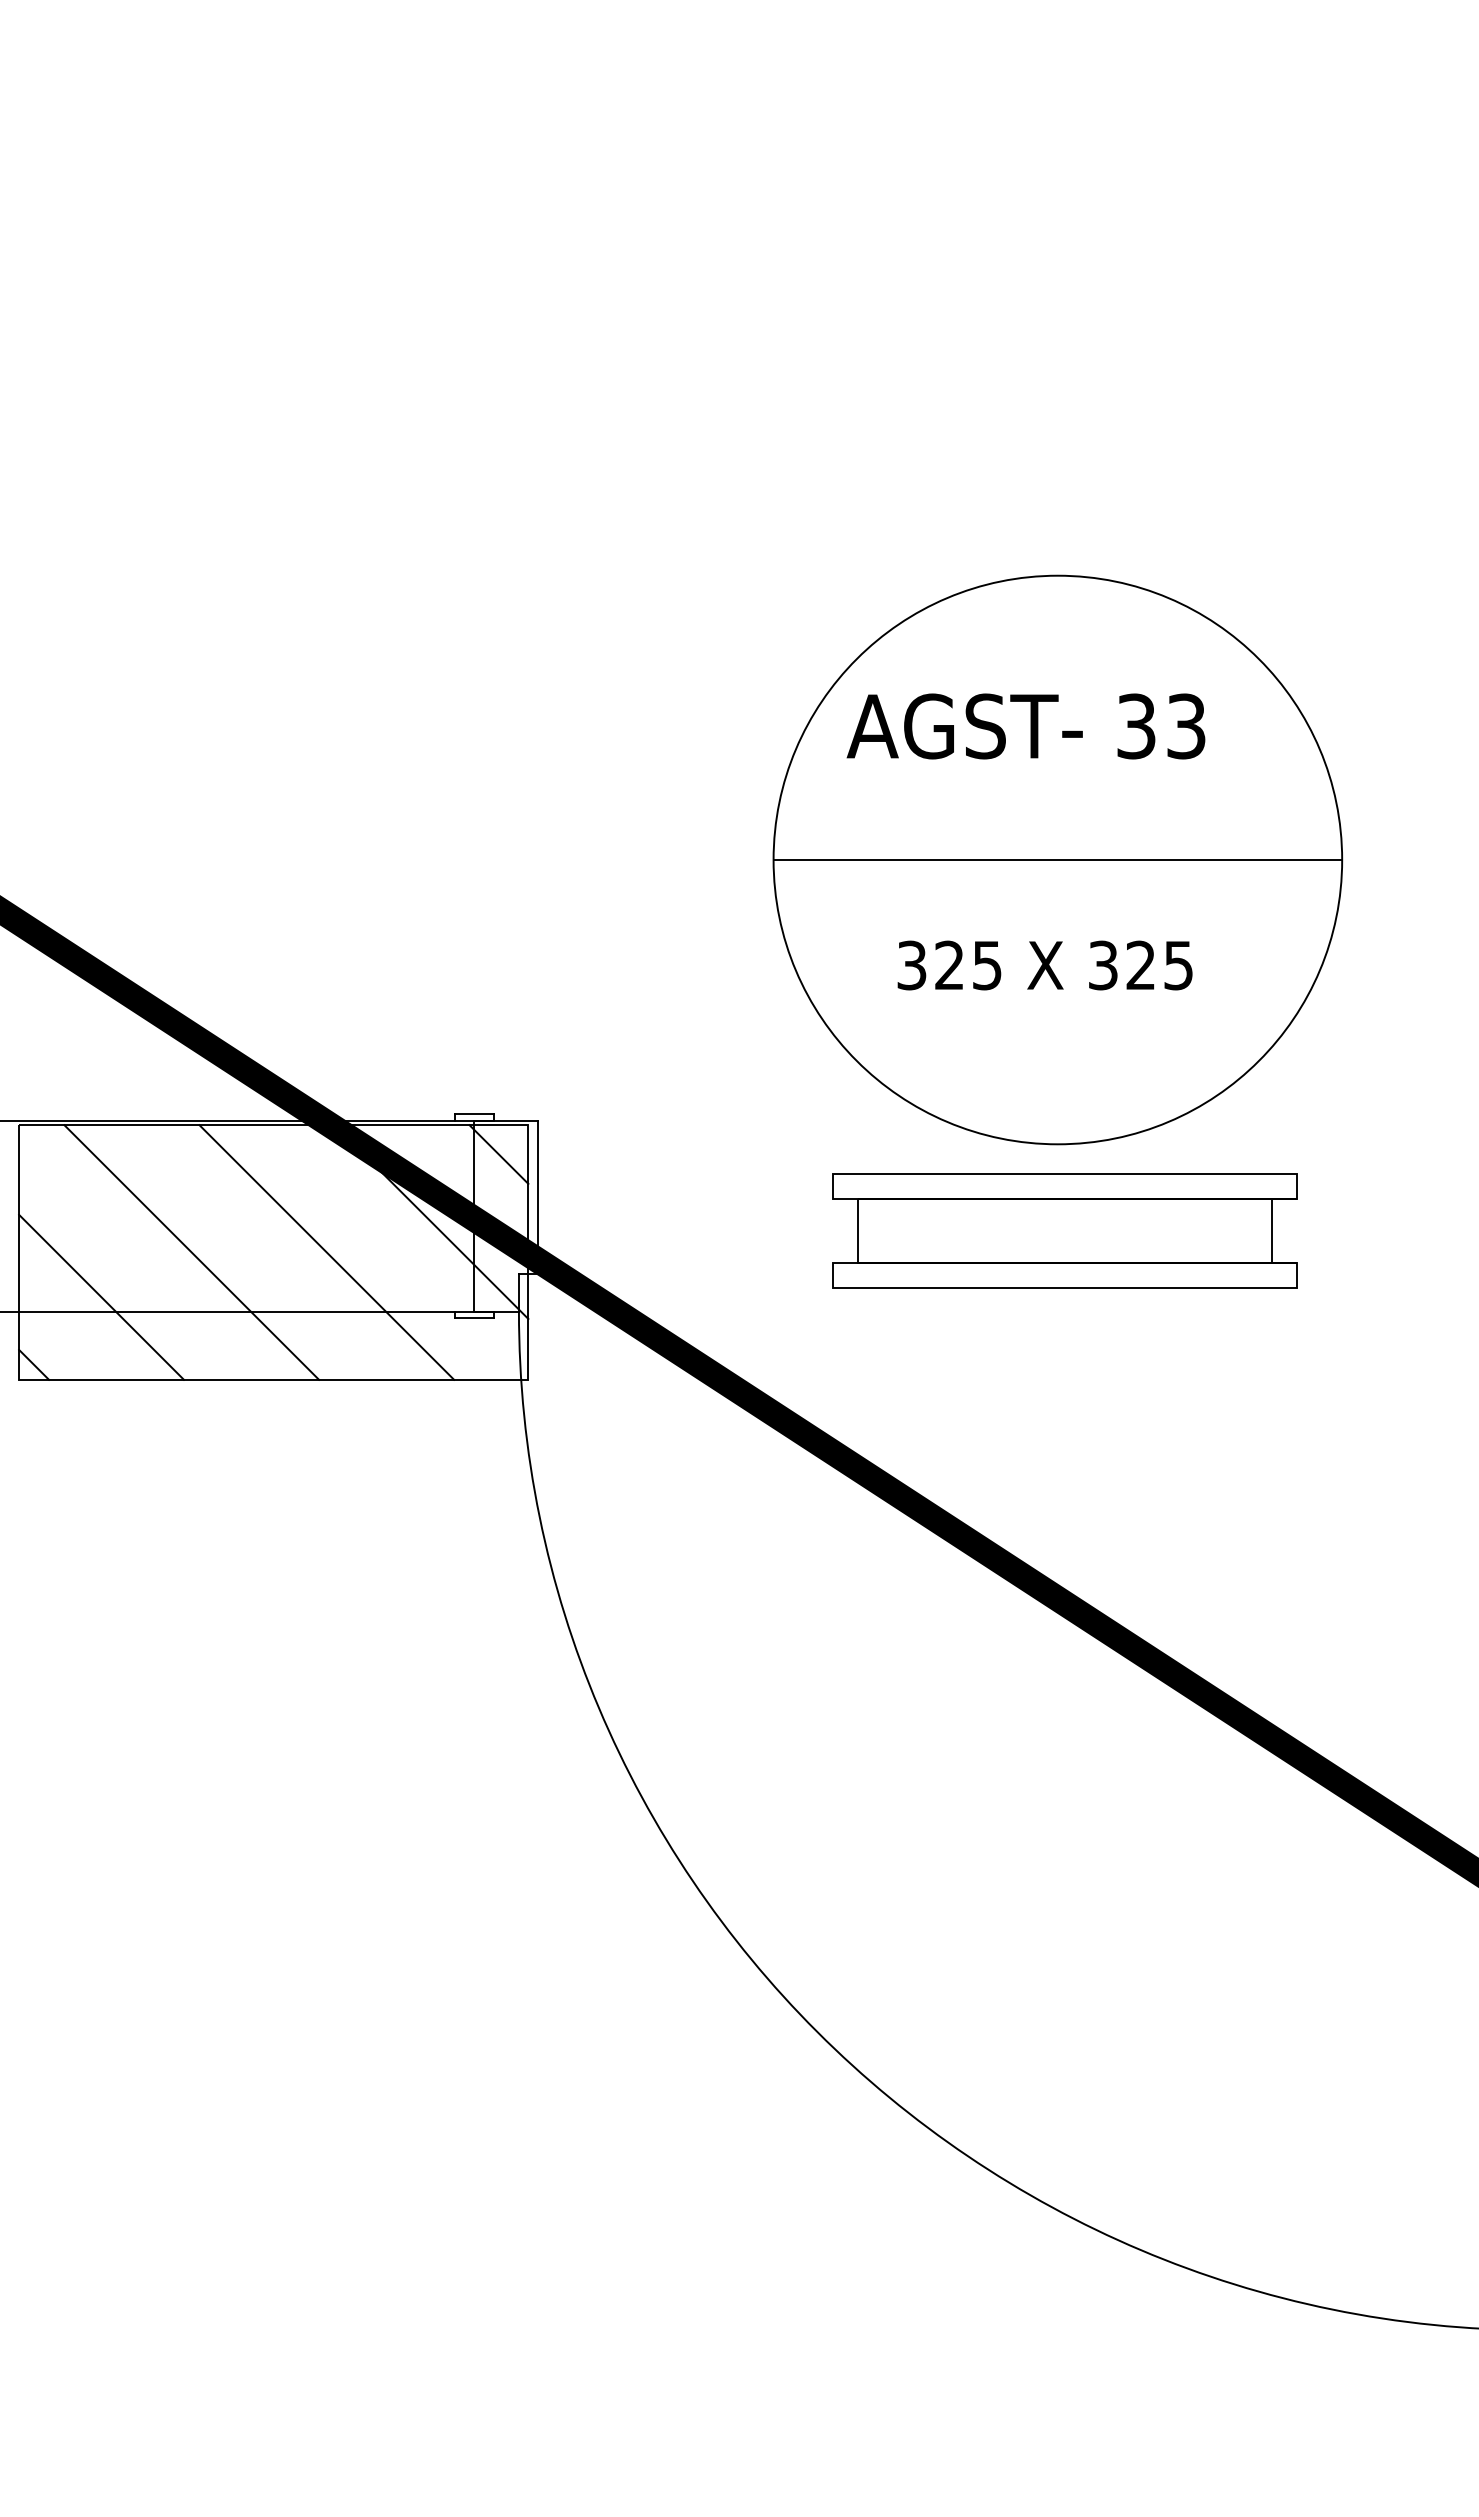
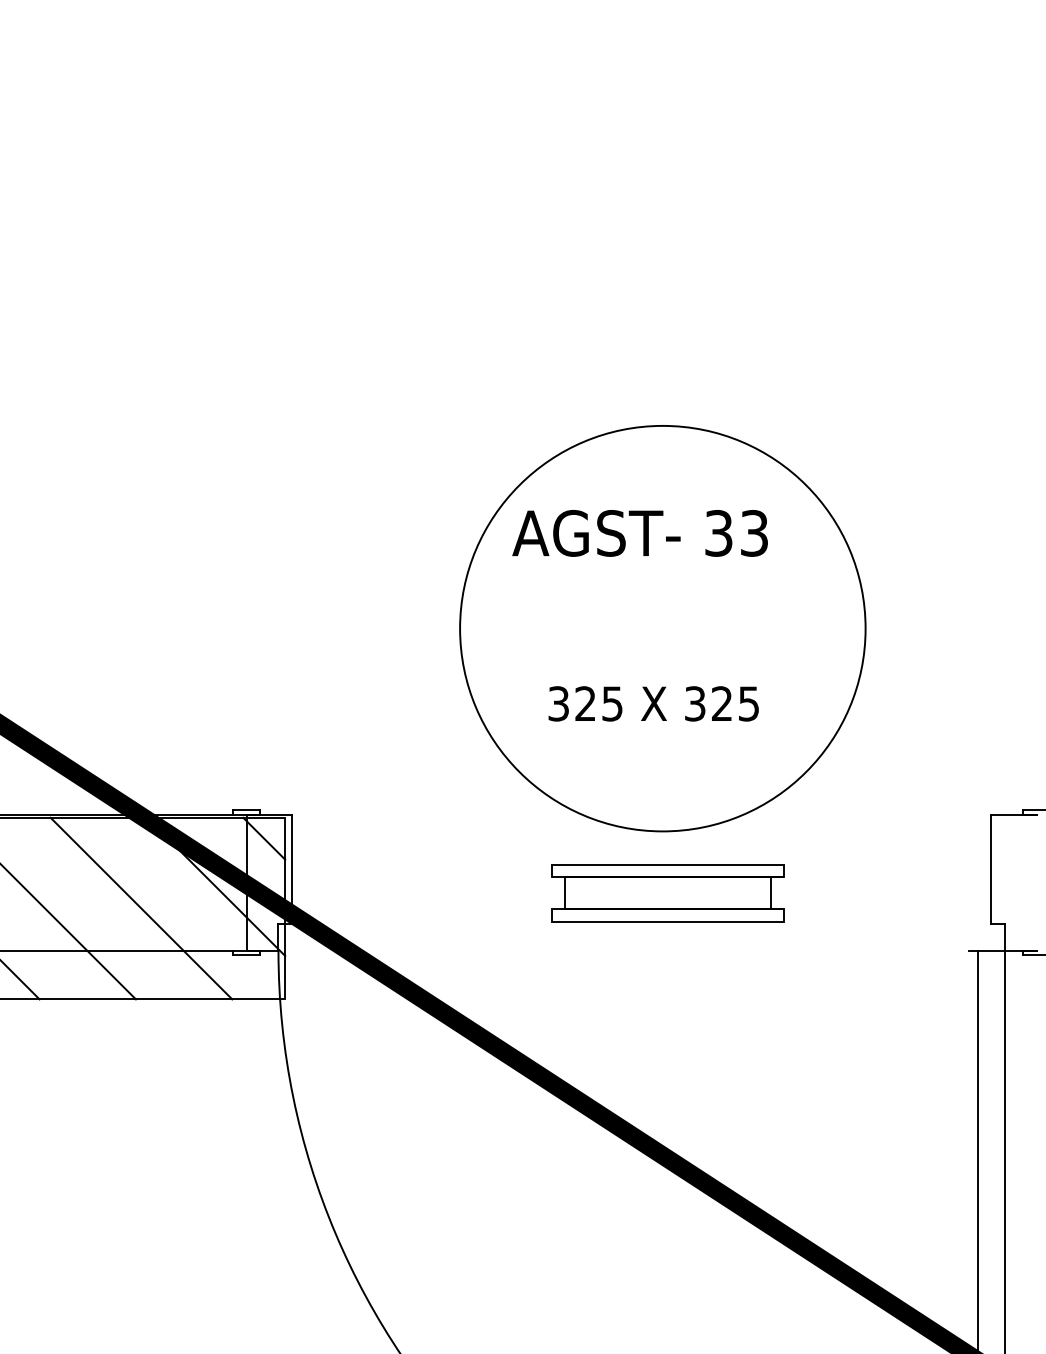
line: (1057, 860) -> (662, 629), removed
part: (1064, 1230) -> (667, 892), size x0.7

